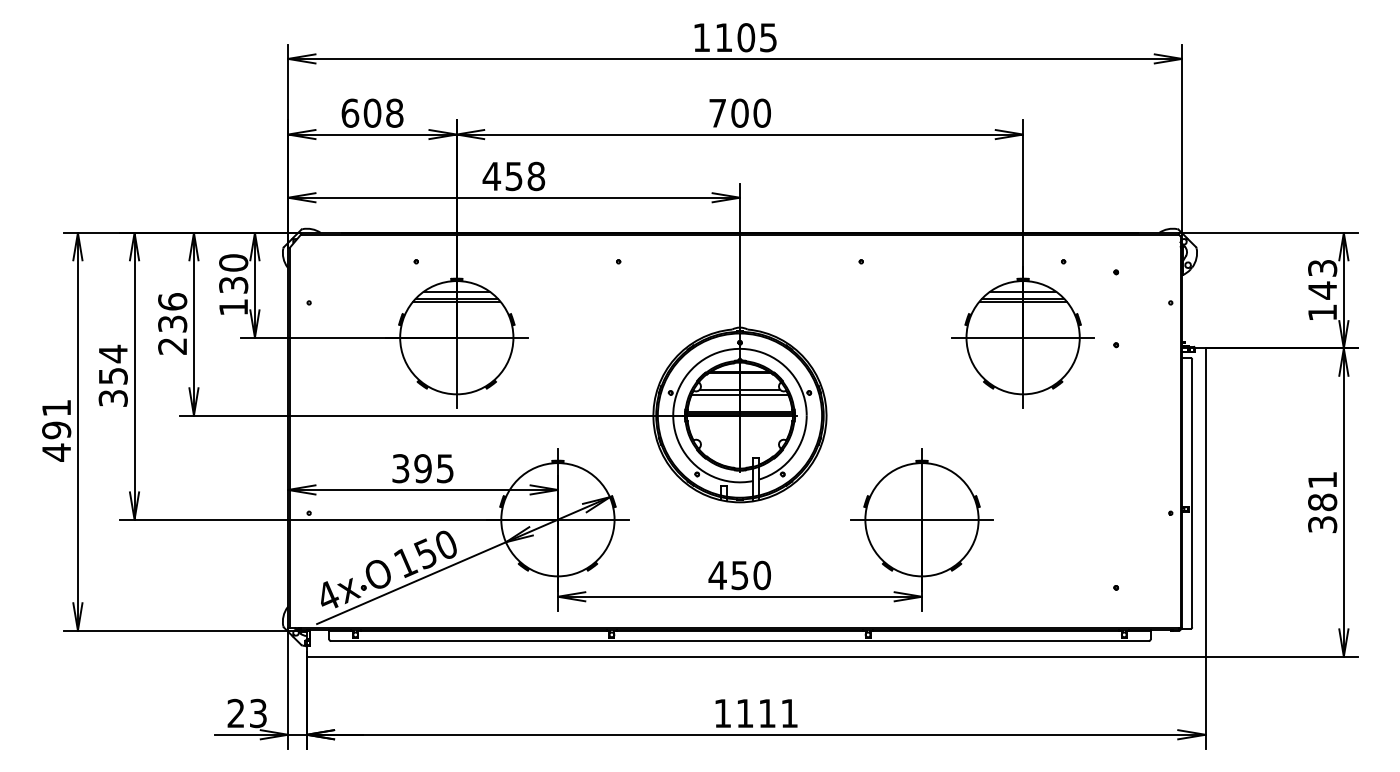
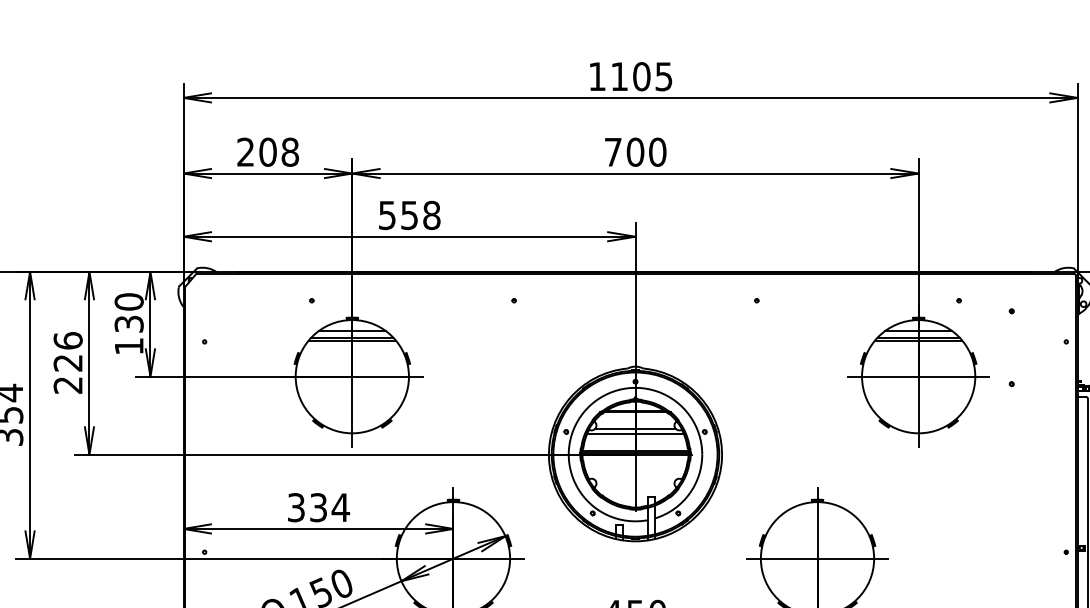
text: (350, 112) -> (246, 151), 608 -> 208
text: (491, 176) -> (387, 215), 458 -> 558
text: (172, 323) -> (68, 362), 236 -> 226
text: (434, 468) -> (330, 507), 395 -> 334

